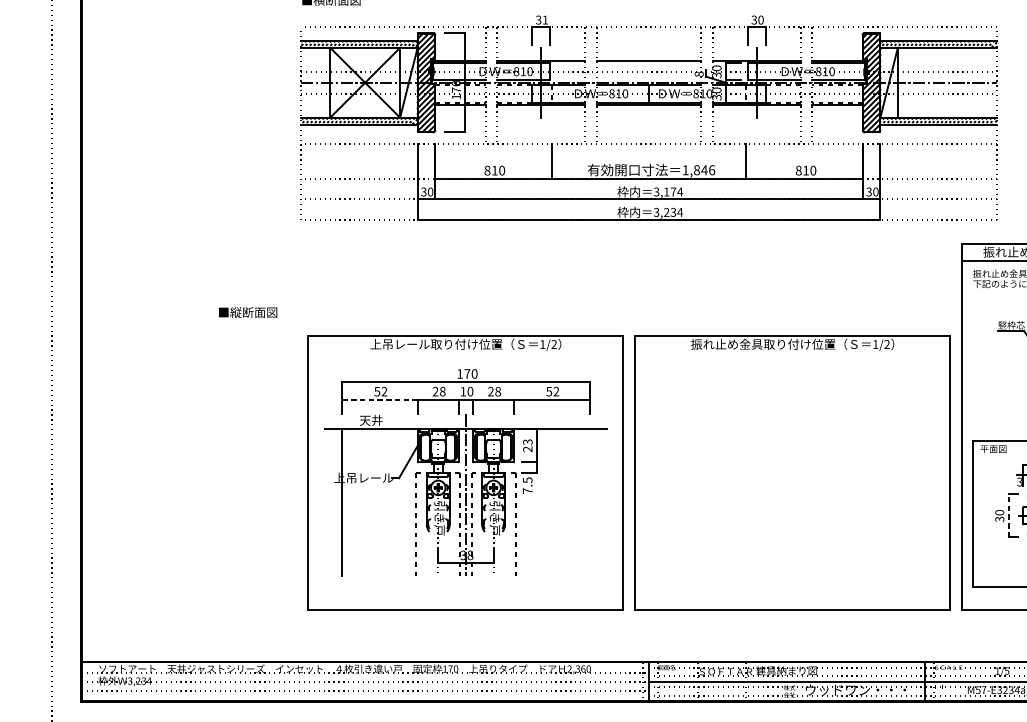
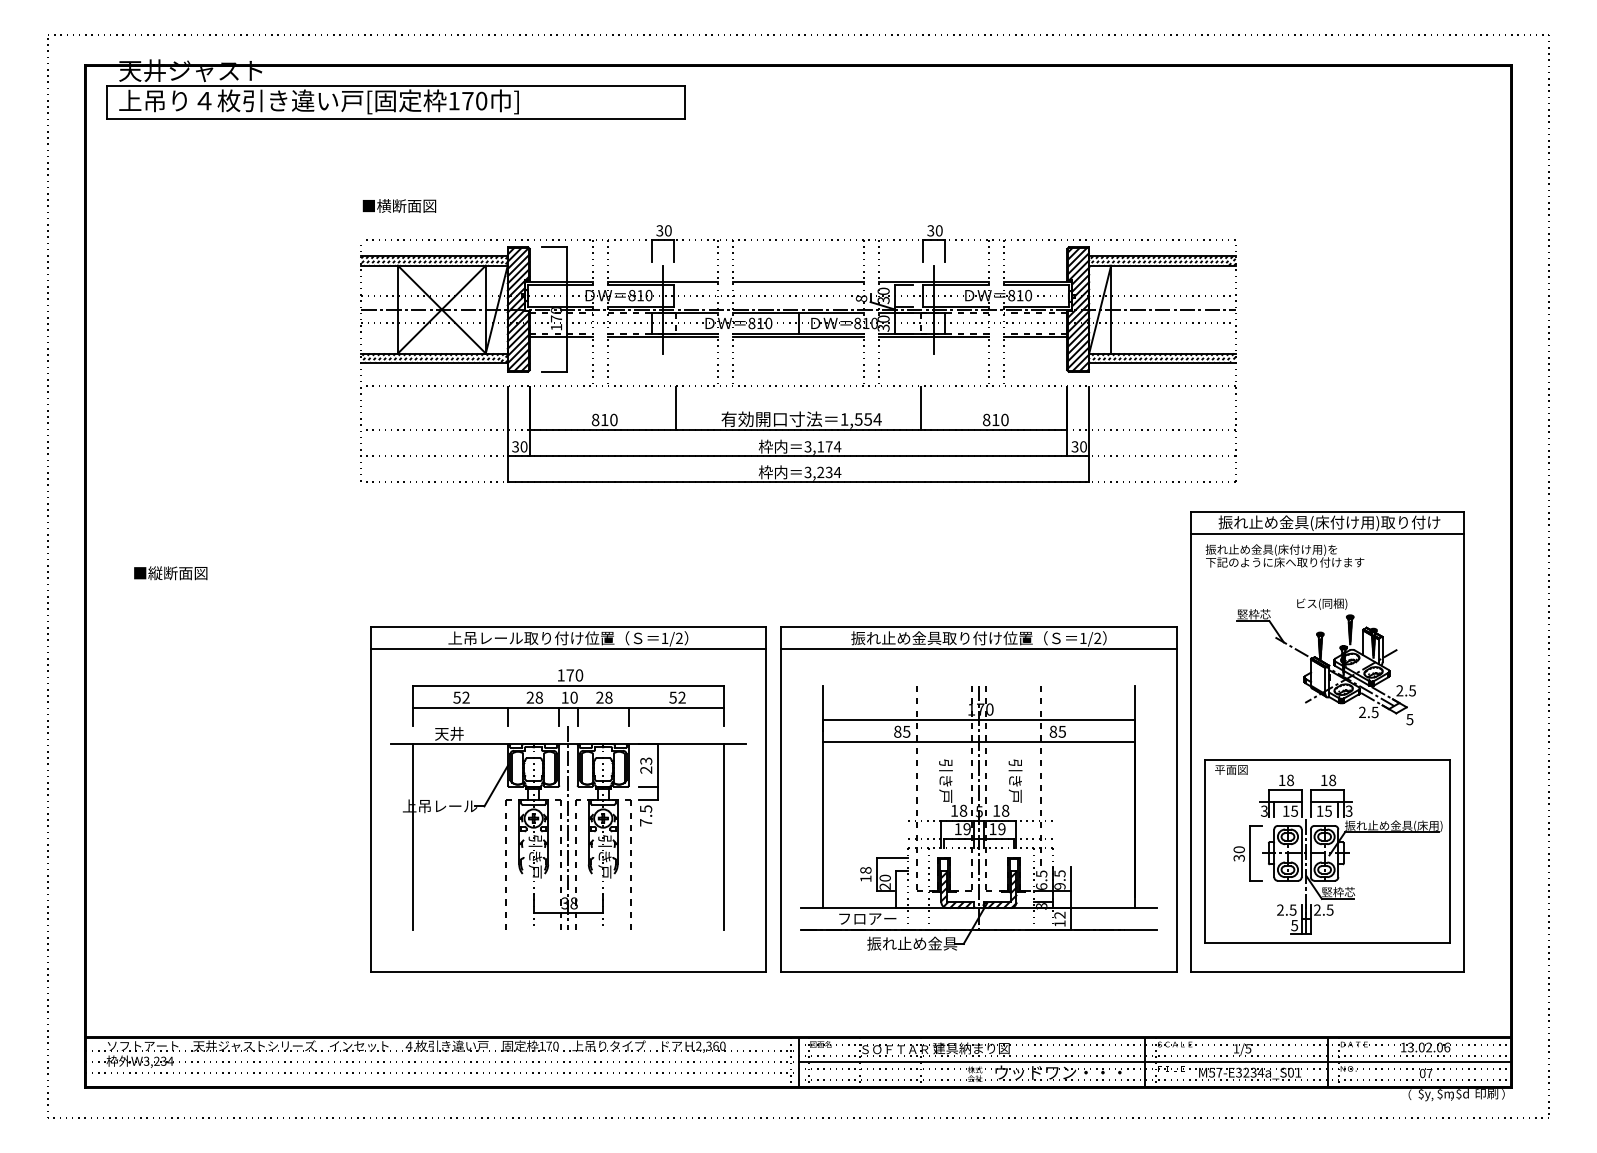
text: (545, 19) -> (668, 230), 31 -> 30
text: (703, 170) -> (867, 419), 1,846 -> 1,554
text: (247, 312) -> (170, 573), moved
line: (465, 353) -> (568, 649), added
line: (792, 353) -> (978, 649), added
line: (380, 399) -> (460, 707), dashed -> solid
part: (792, 487) -> (978, 817), added
line: (590, 502) -> (724, 836), added
line: (1008, 514) -> (1250, 852), dashed -> solid

